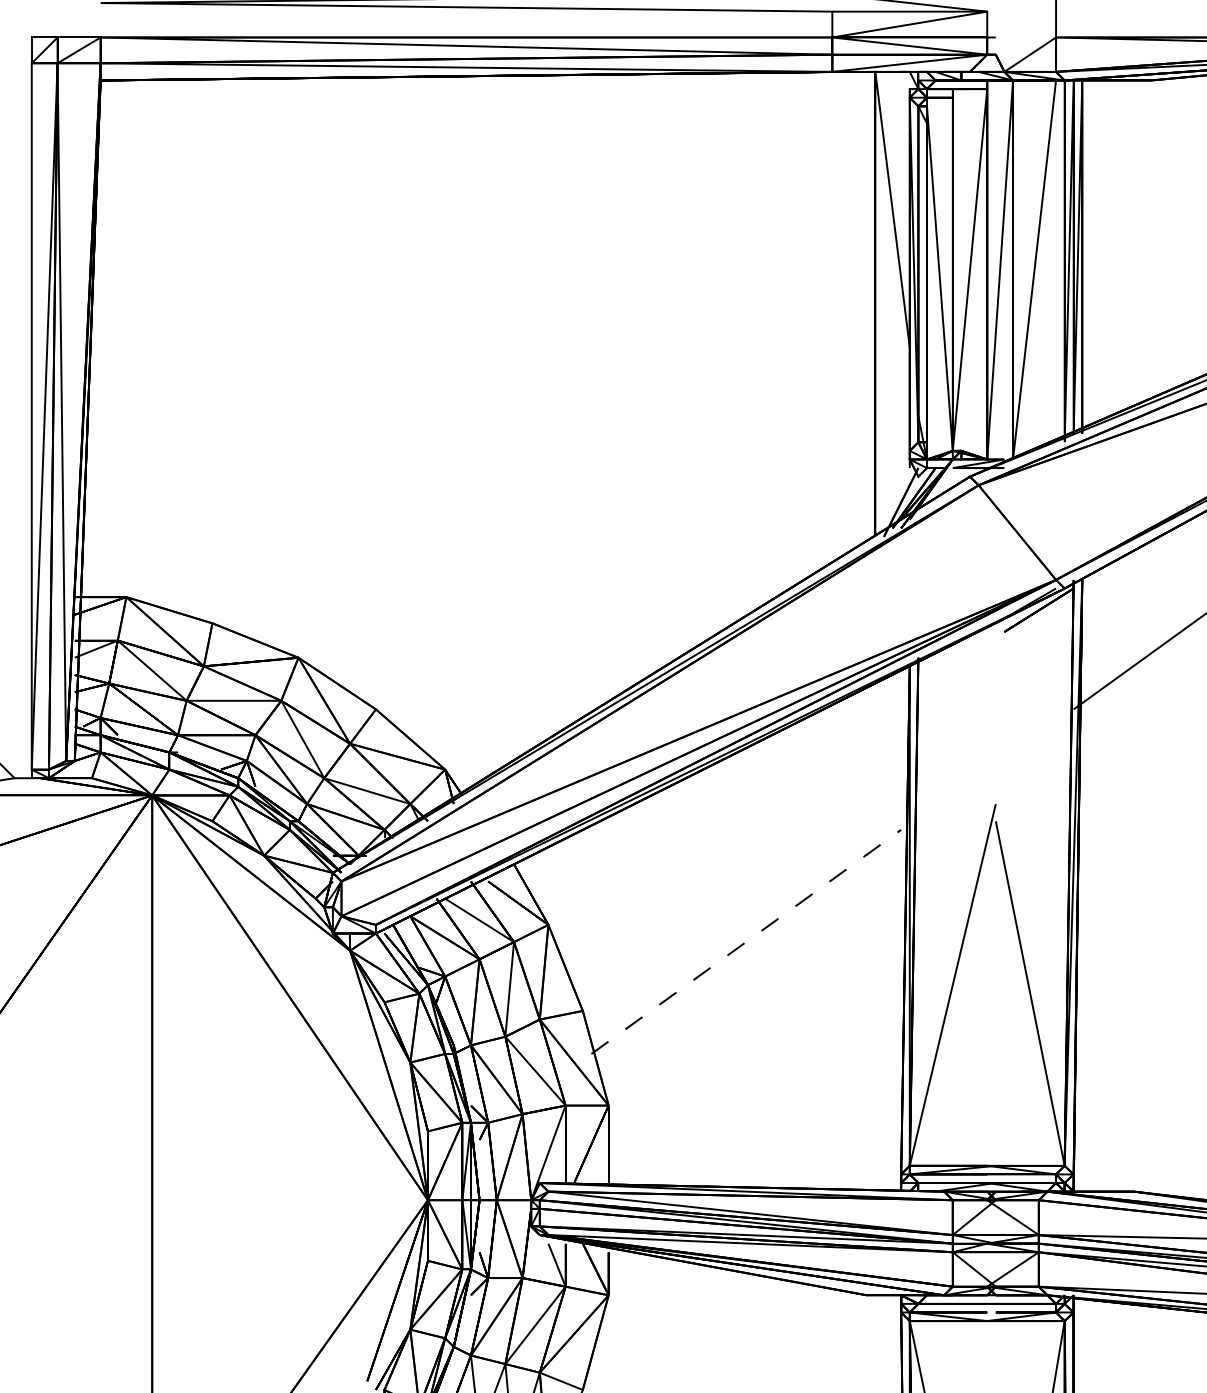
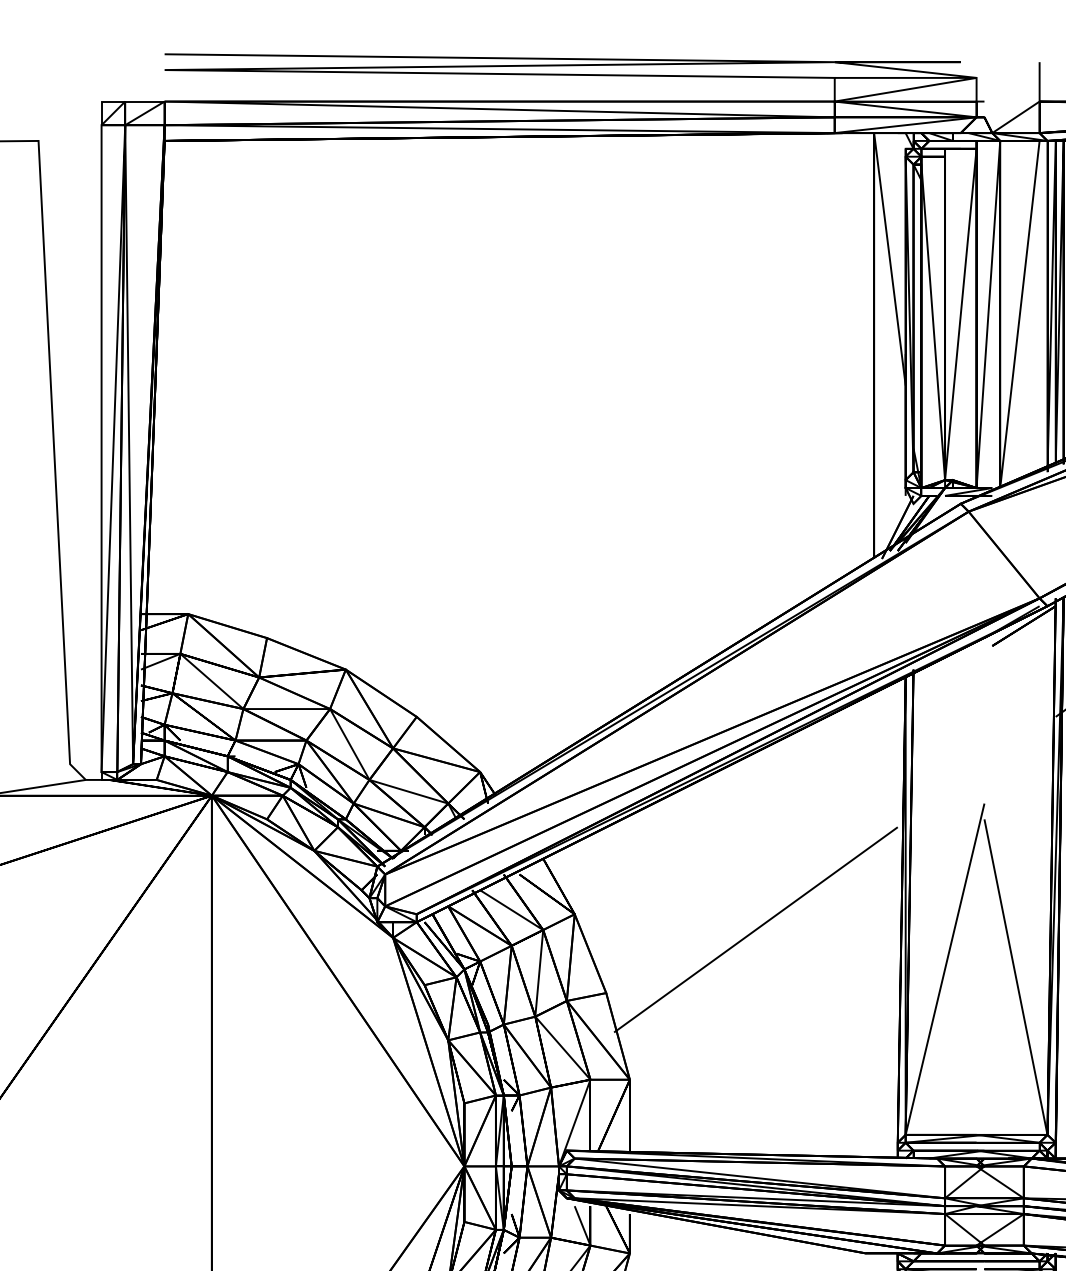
line: (746, 941) -> (756, 929), dashed -> solid

